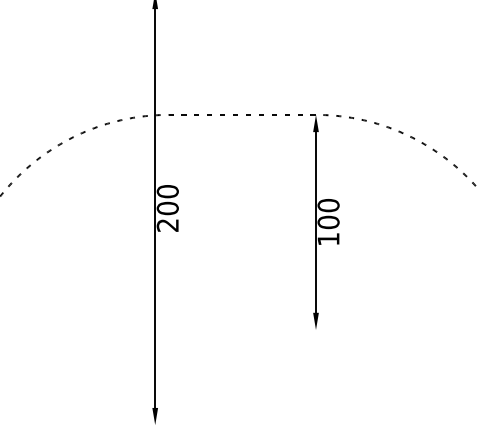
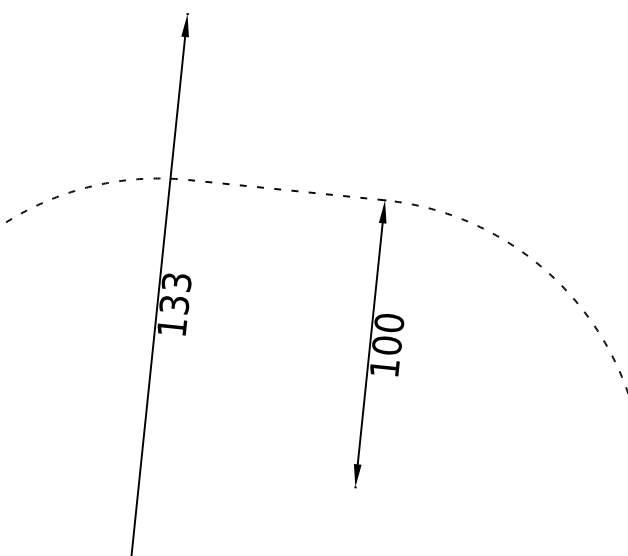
text: (167, 208) -> (174, 304), 200 -> 133

